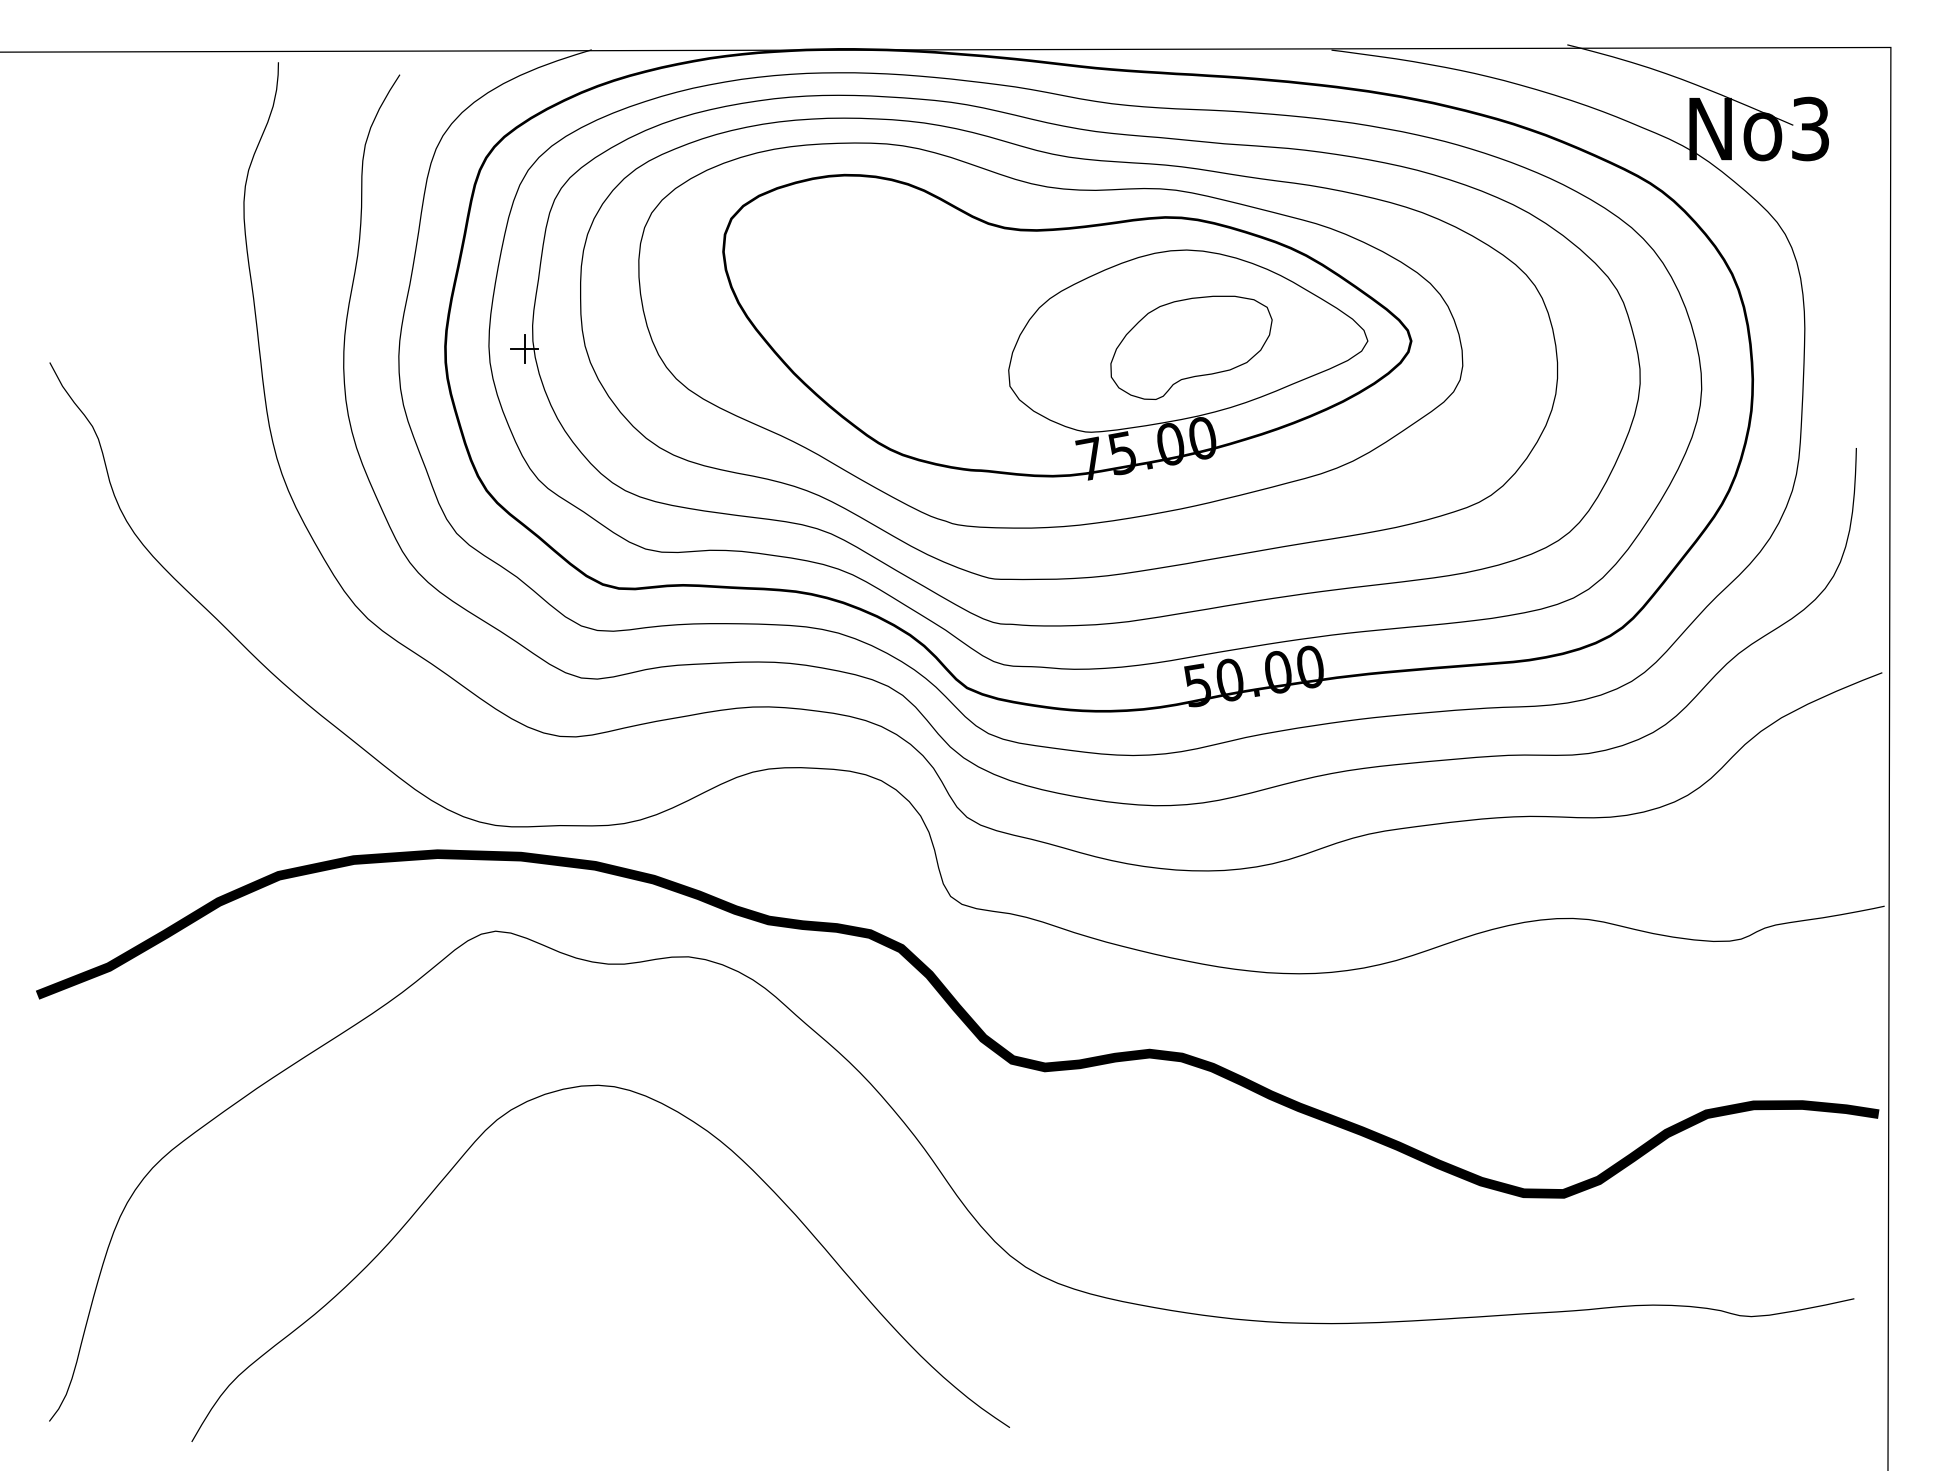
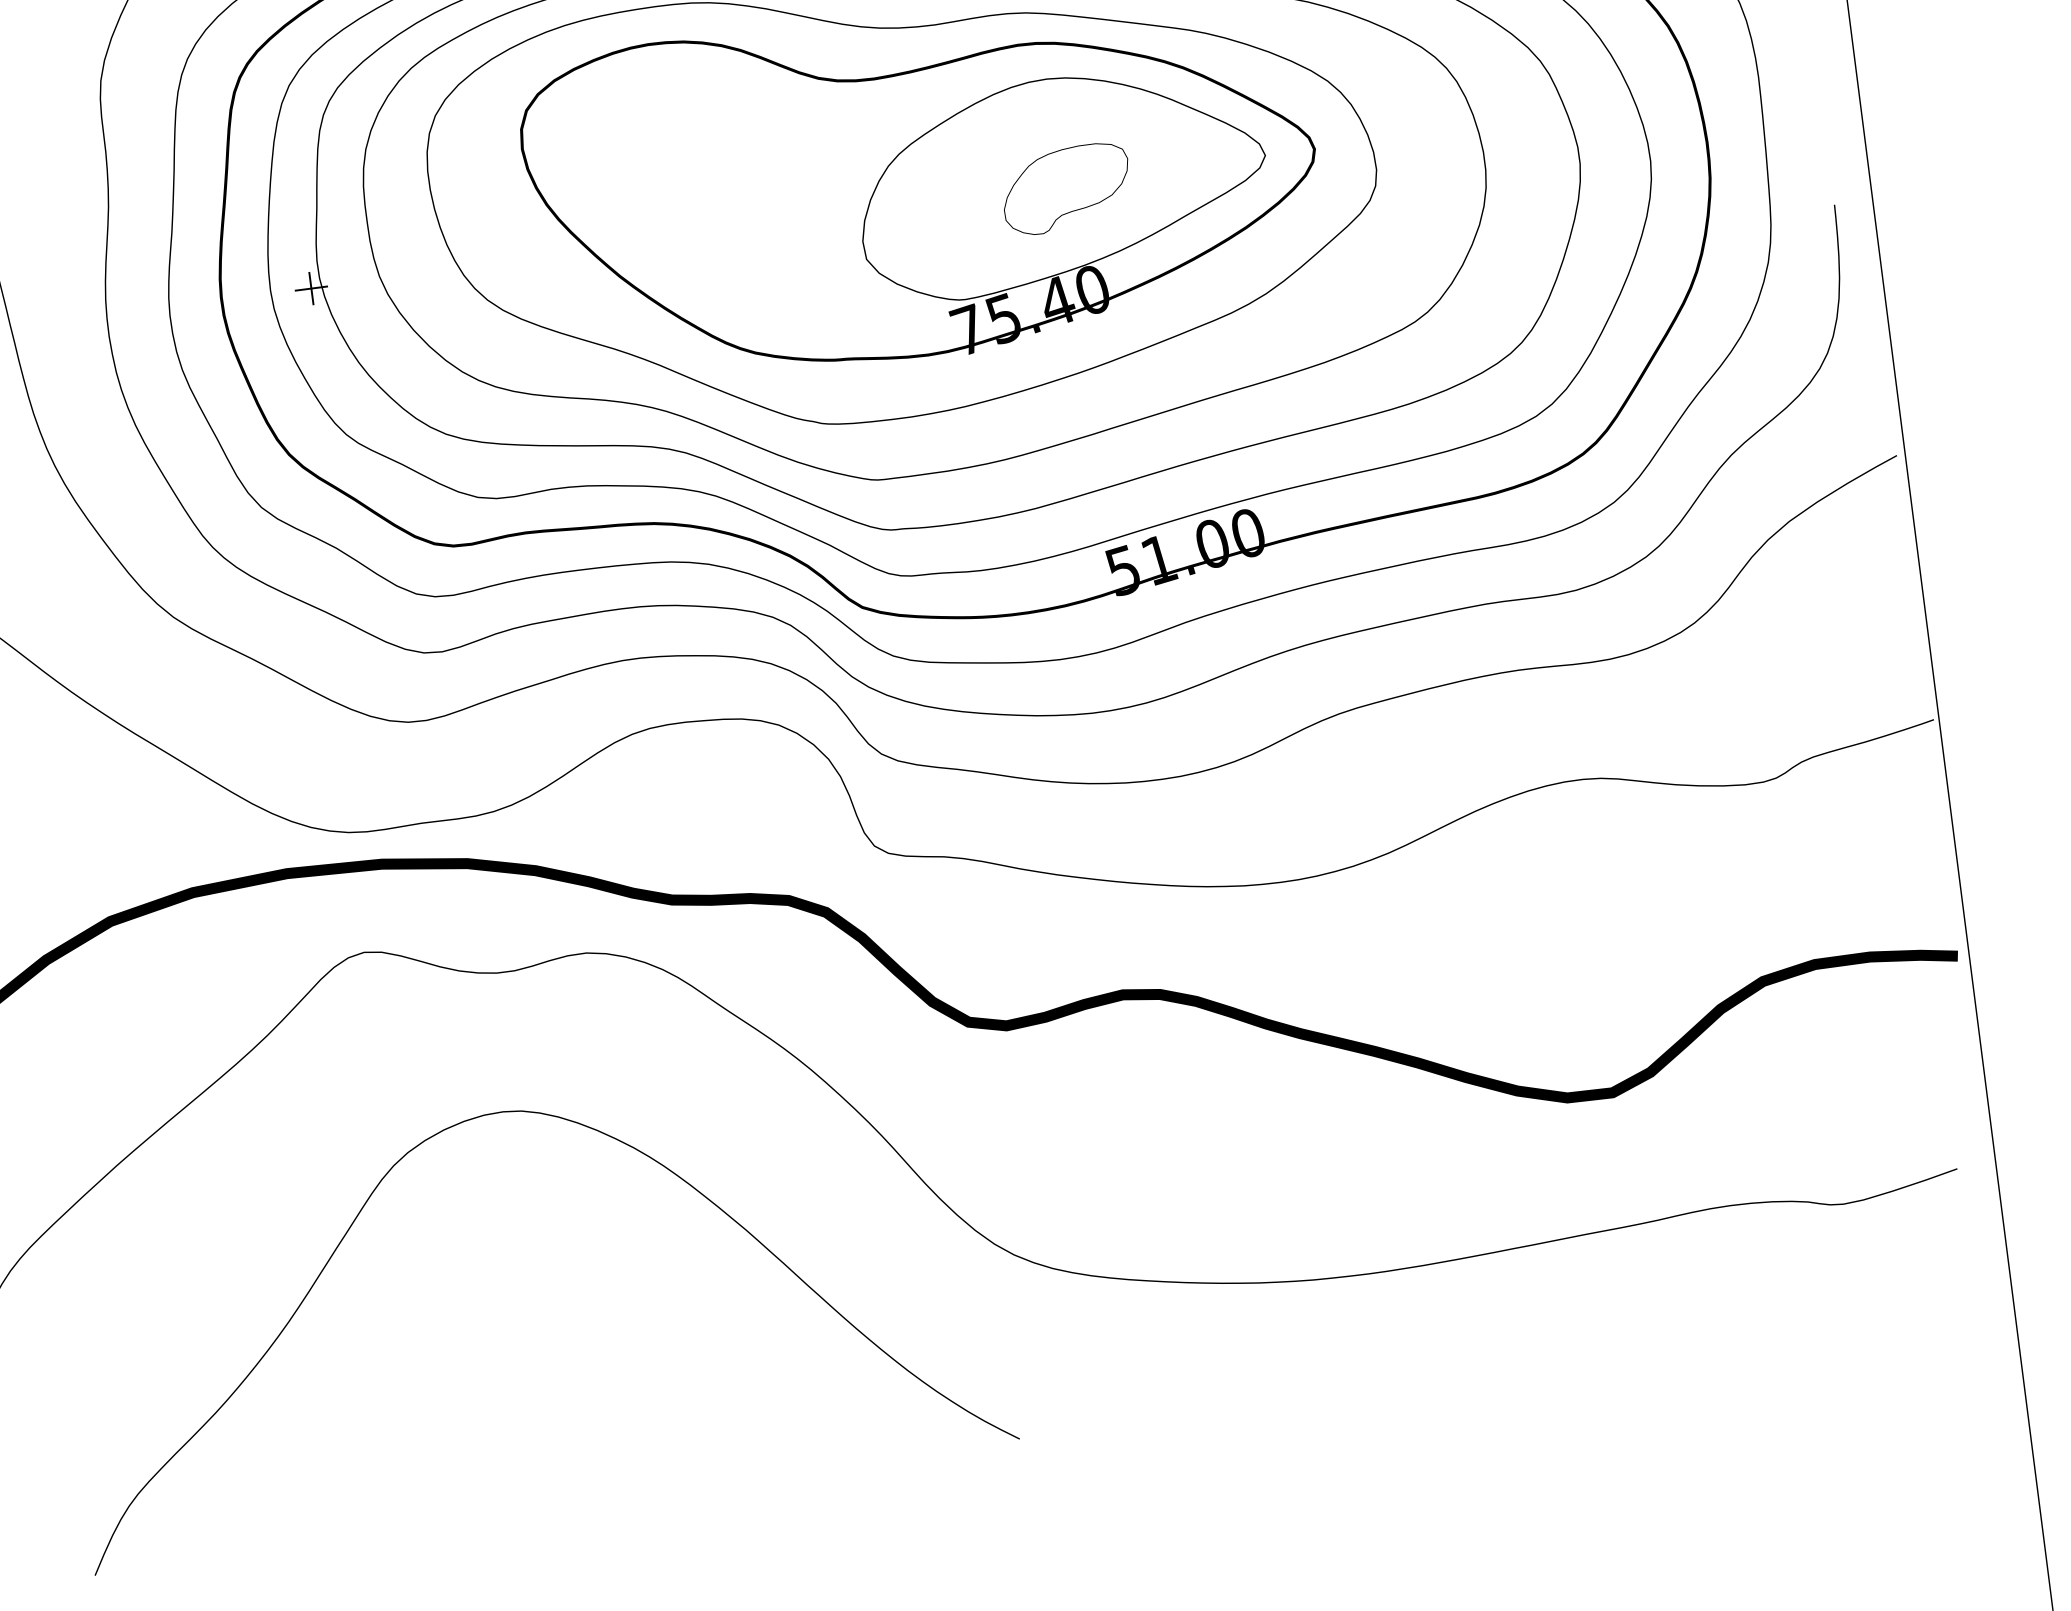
part: (1191, 347) -> (1066, 188), size x0.7
text: (1171, 443) -> (1058, 300), 75.00 -> 75.40
text: (1230, 679) -> (1159, 559), 50.00 -> 51.00

